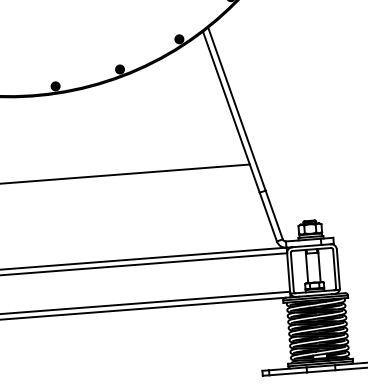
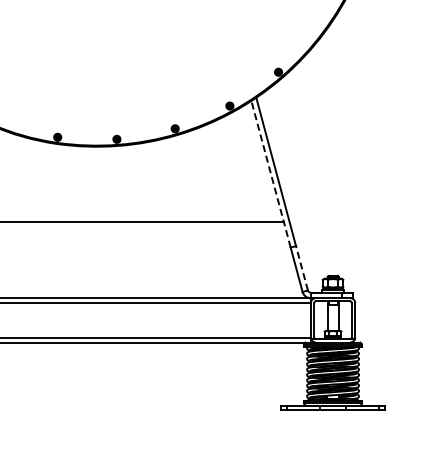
line: (231, 112) -> (271, 174), solid -> dashed
line: (274, 215) -> (302, 268), solid -> dashed

